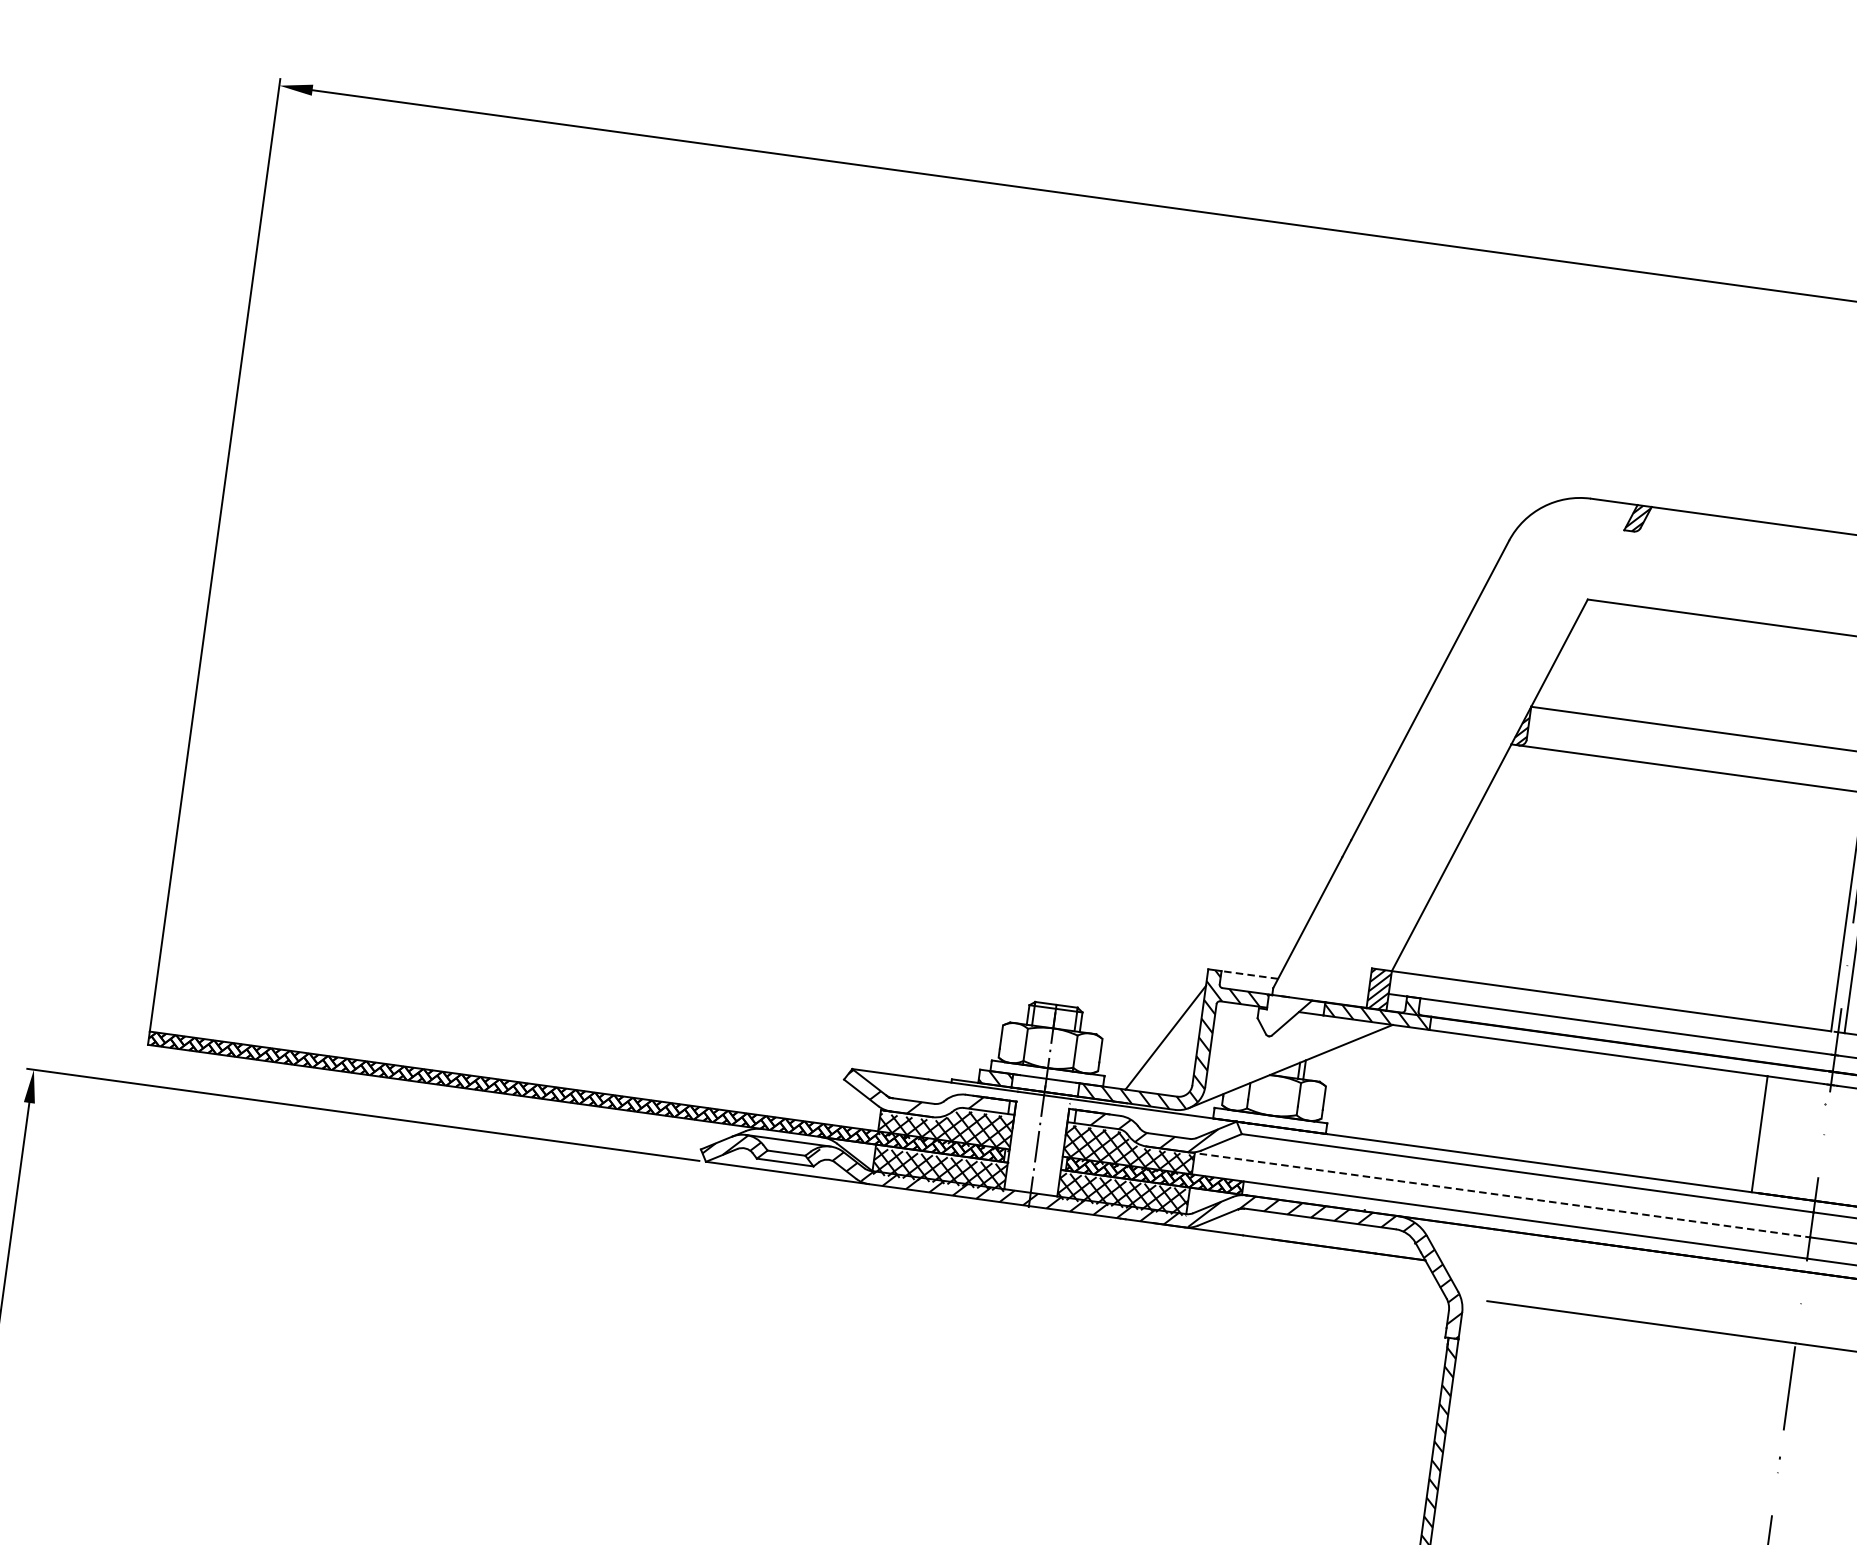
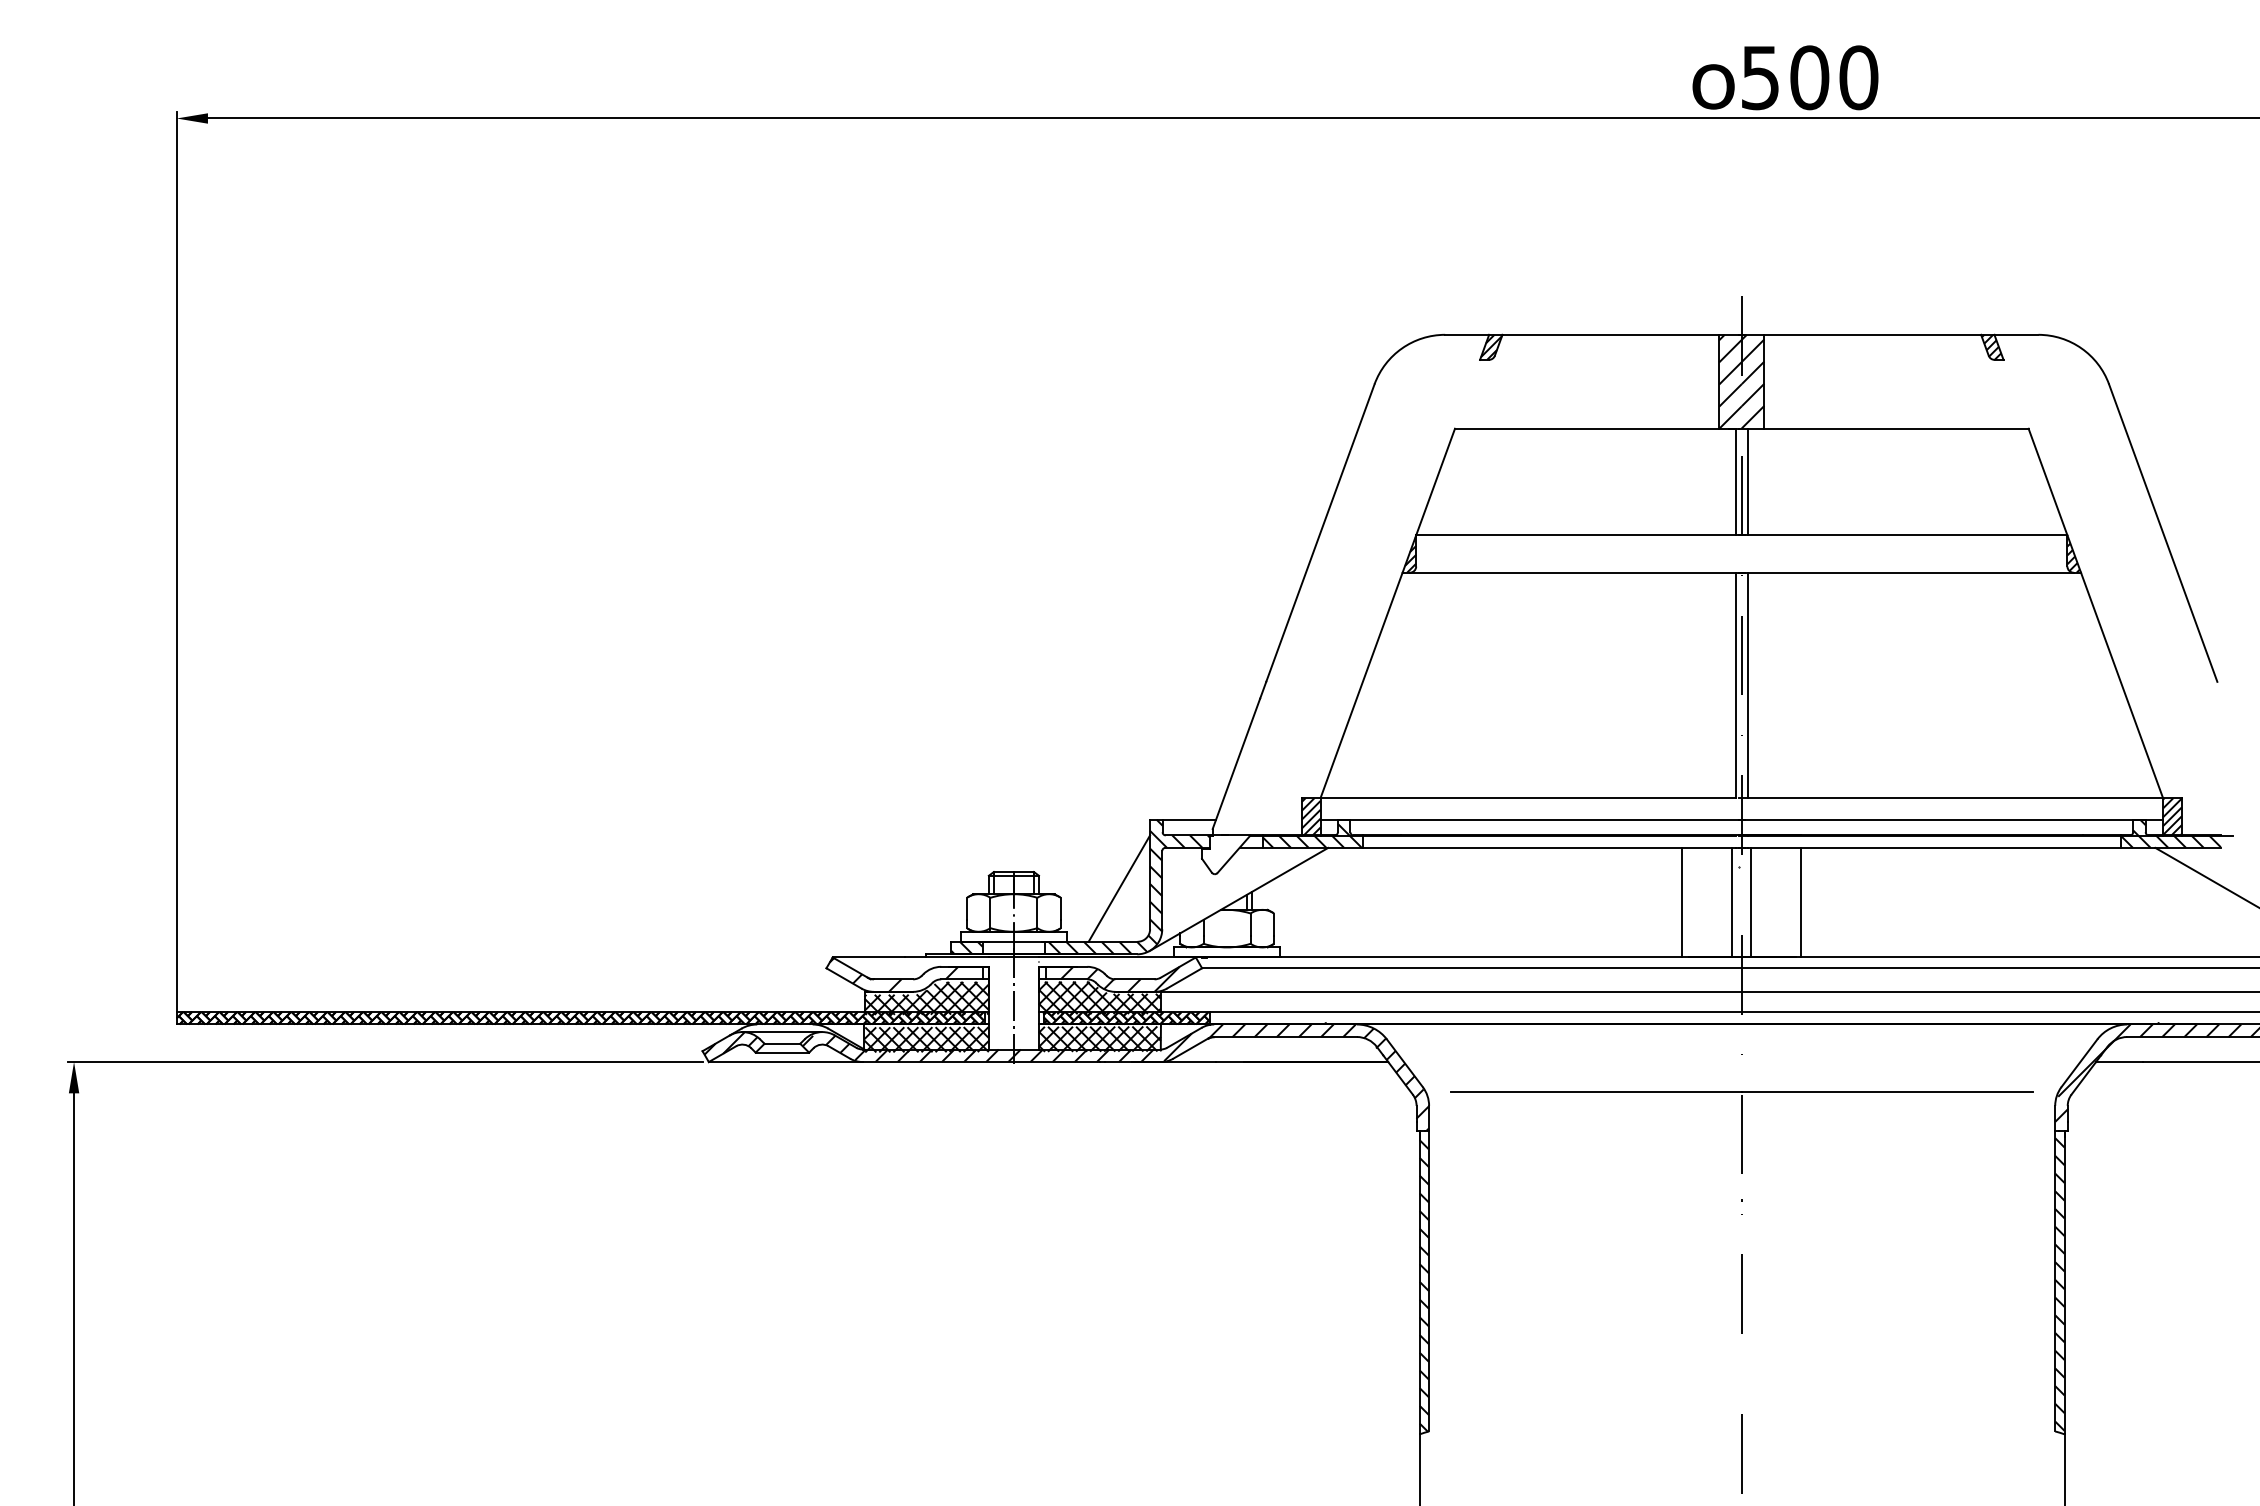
line: (1250, 974) -> (1189, 819), dashed -> solid
line: (1812, 1141) -> (1732, 902), added
line: (1832, 1144) -> (1751, 902), added
line: (1499, 1194) -> (1448, 991), dashed -> solid

